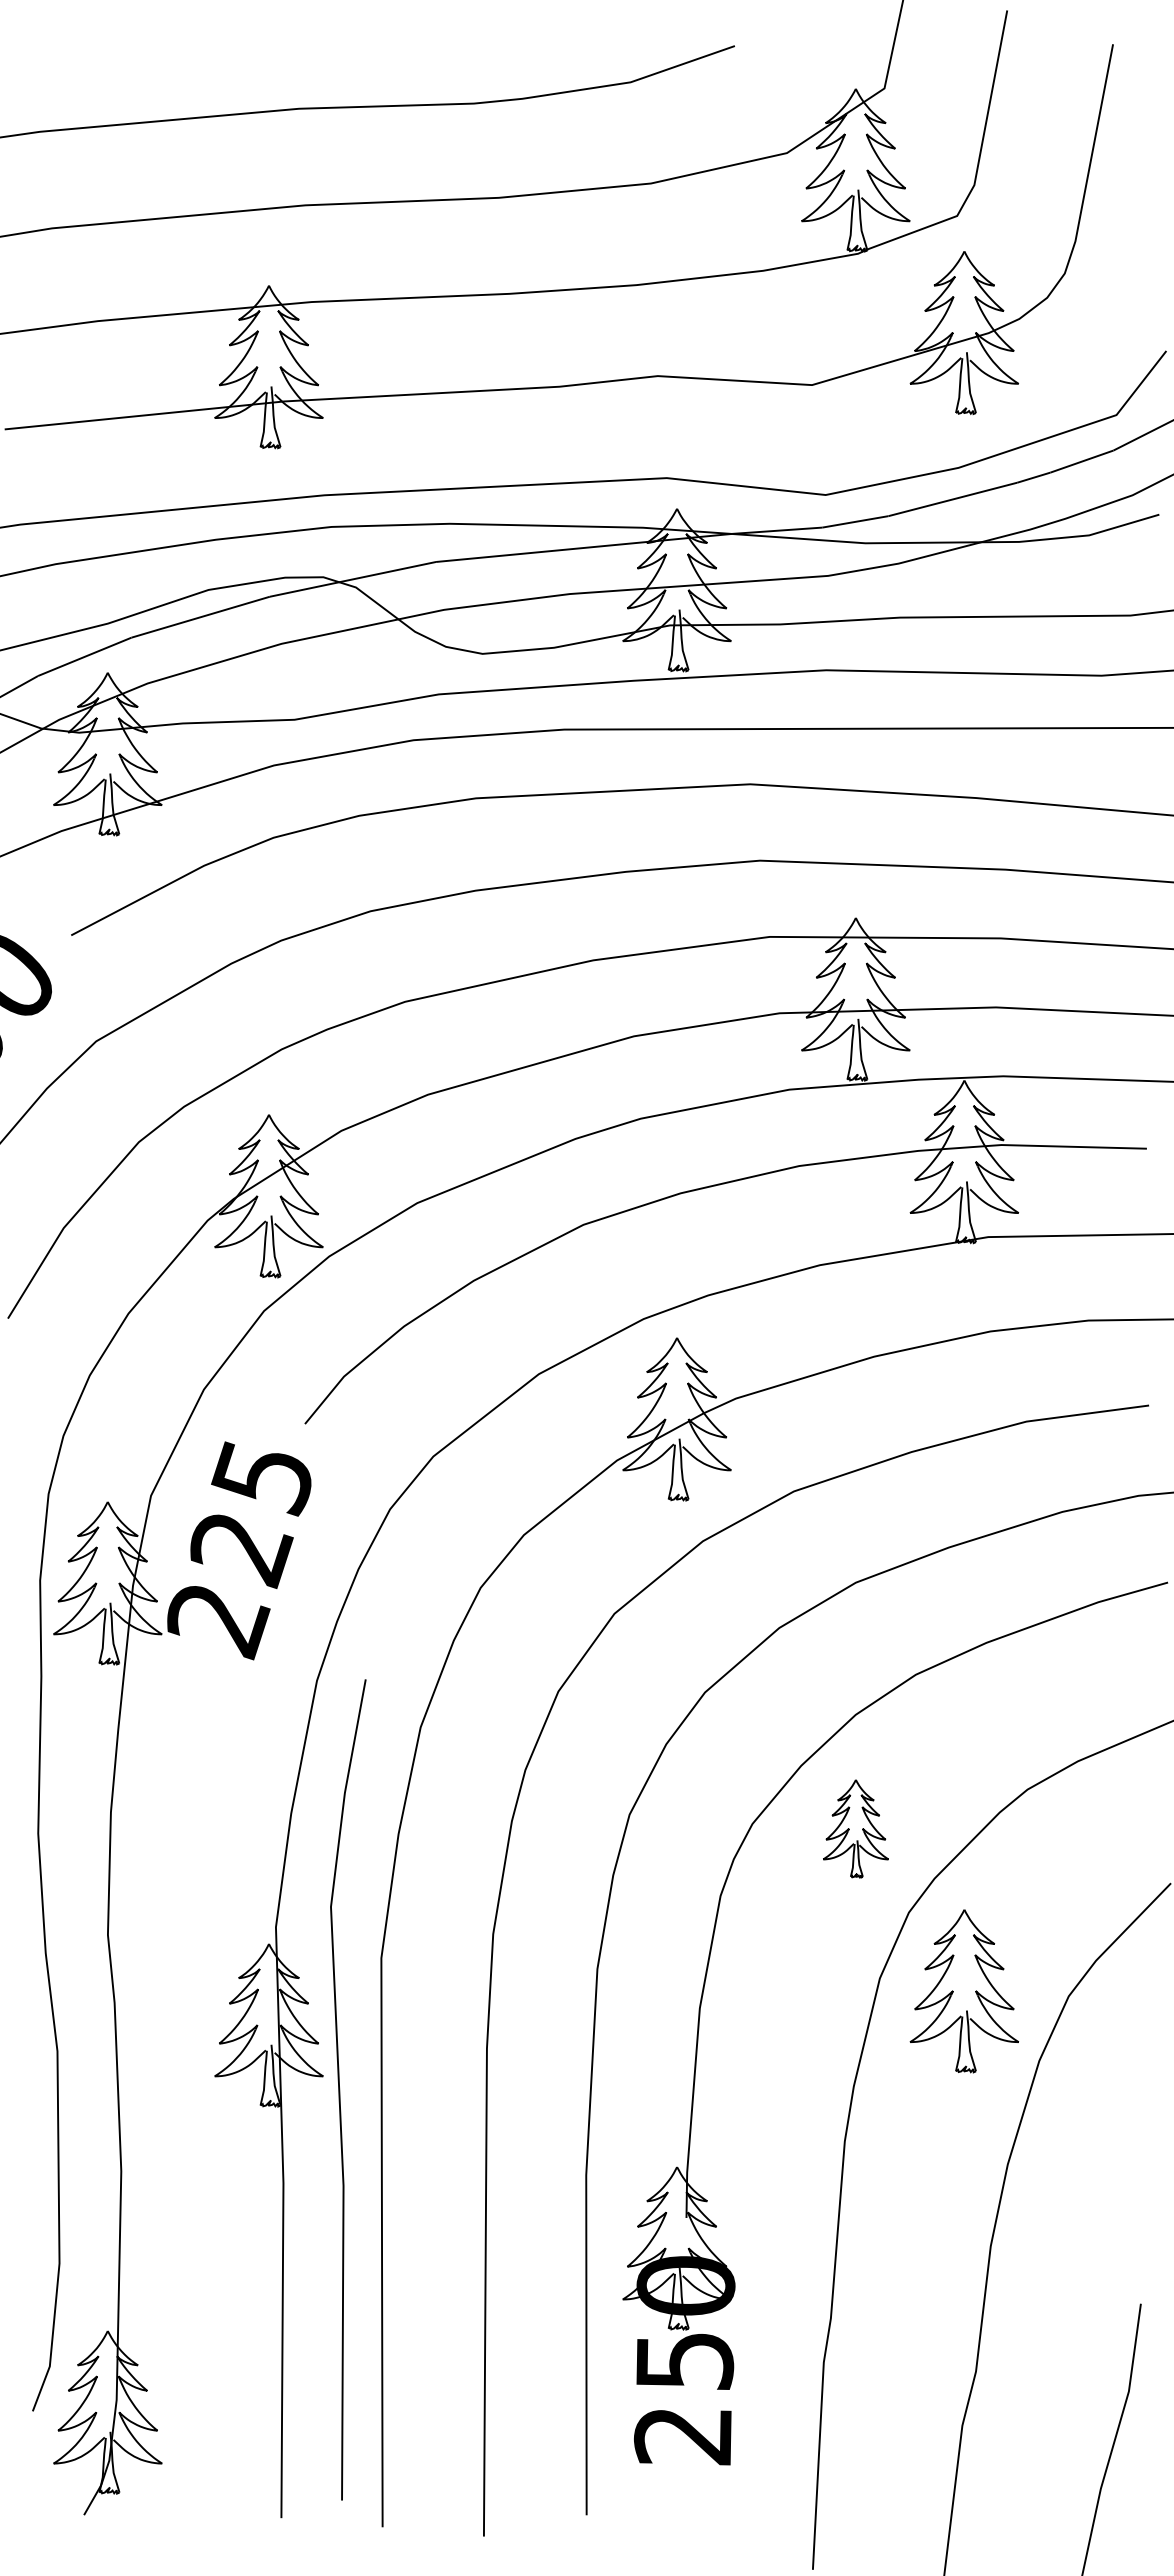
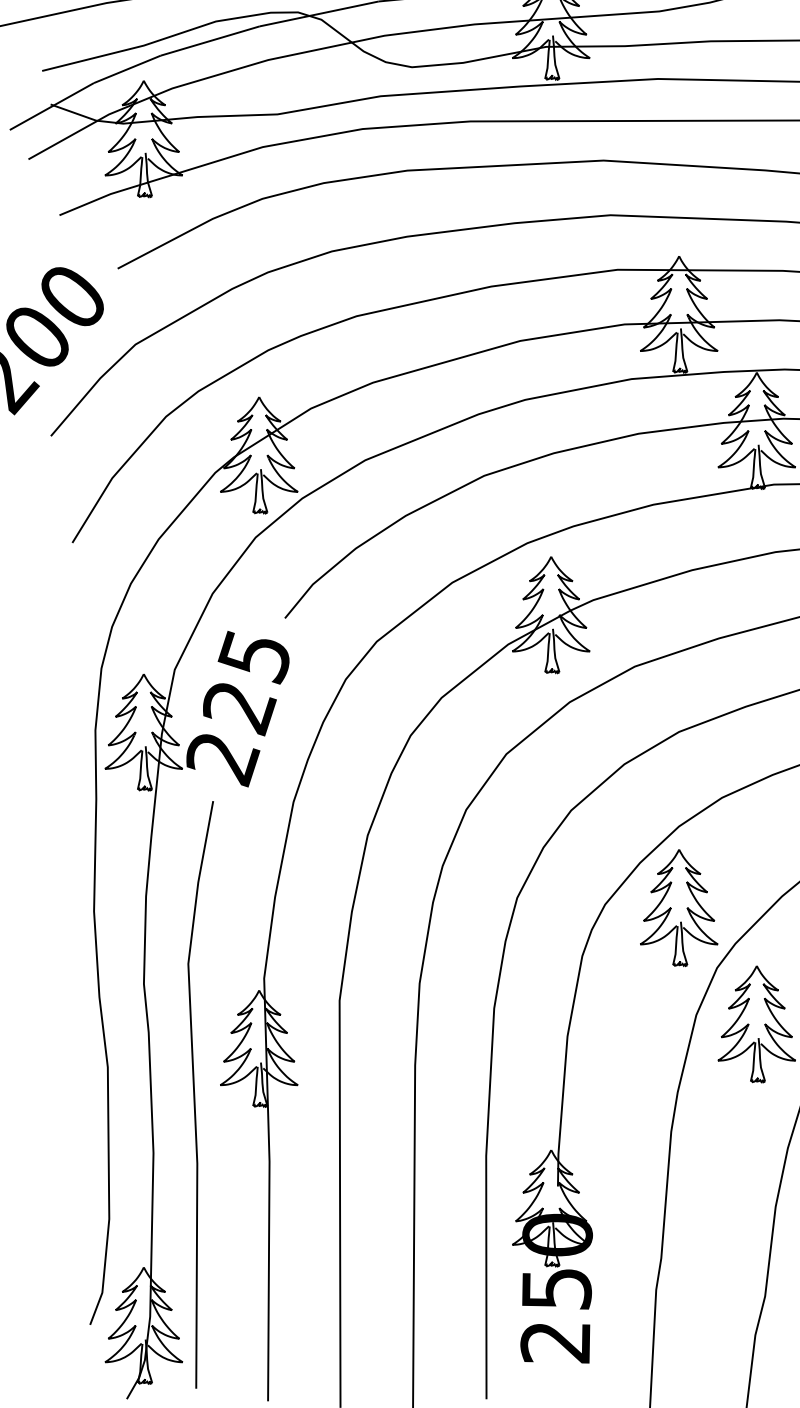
part: (855, 1828) -> (678, 907), size x1.67
line: (340, 2089) -> (195, 1094), moved

